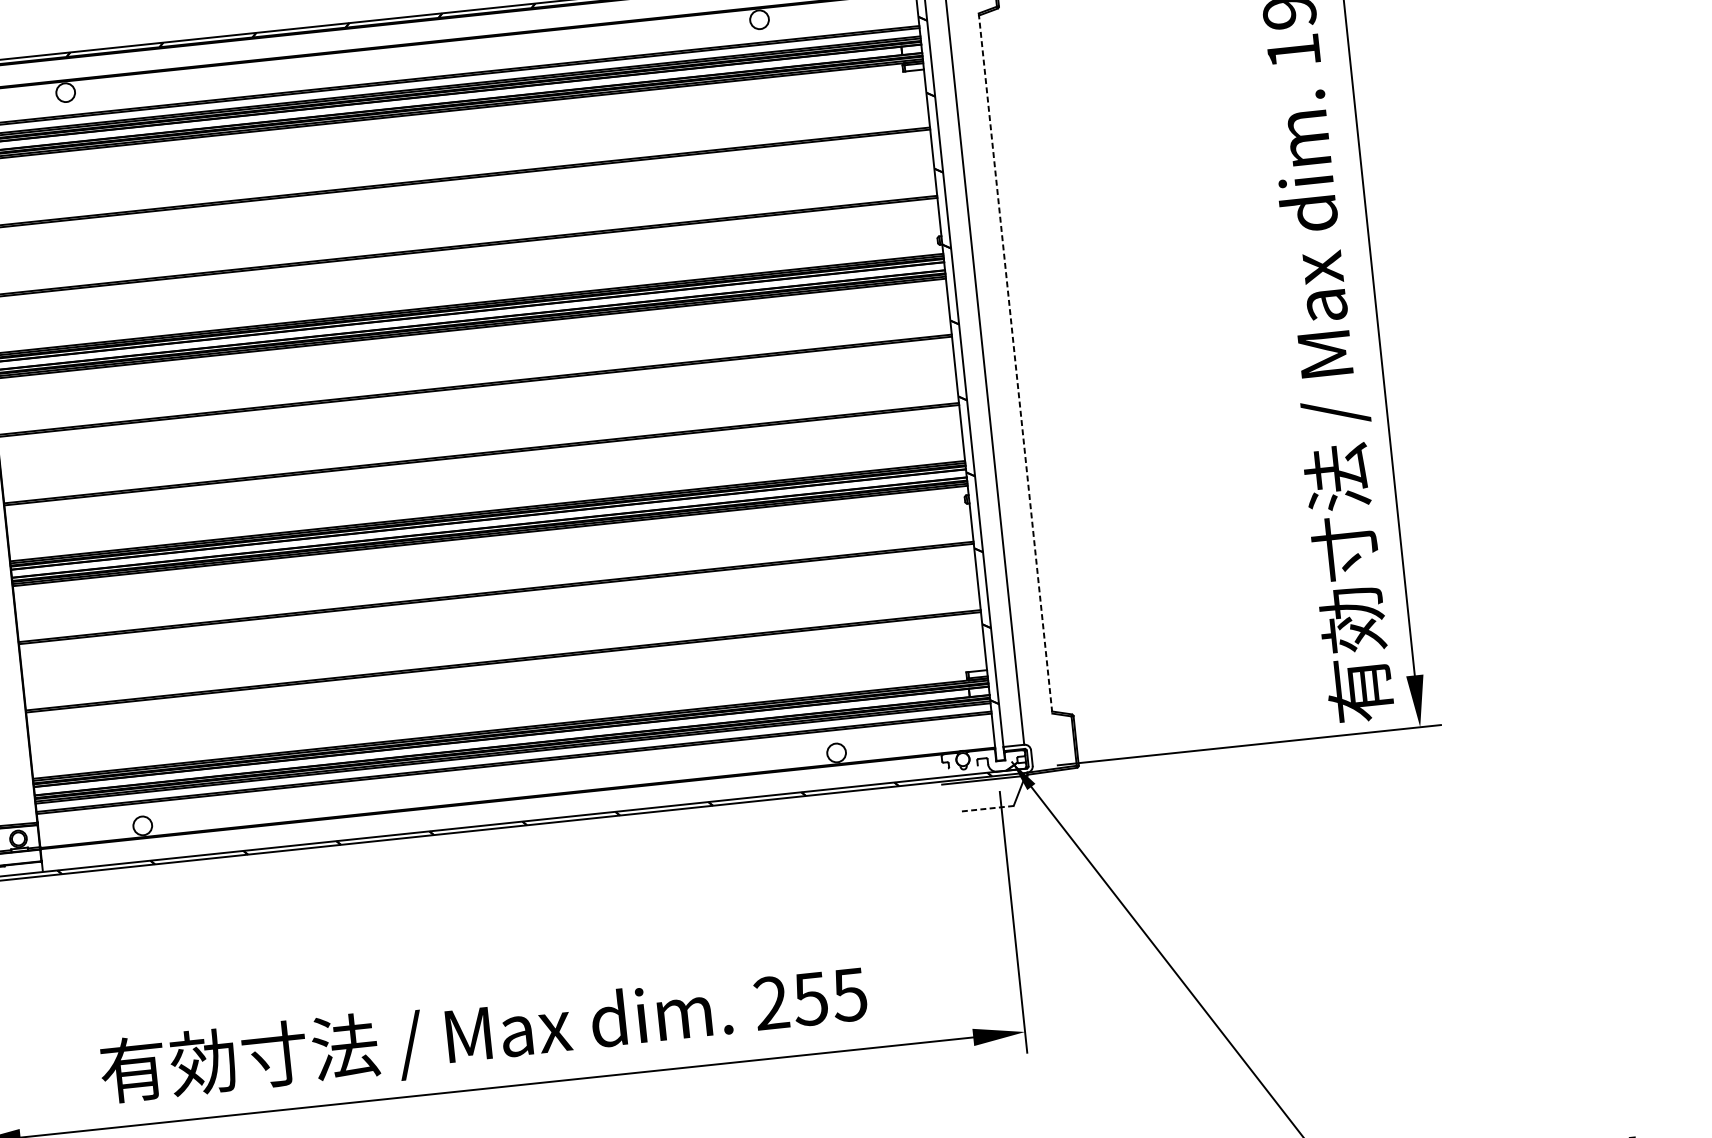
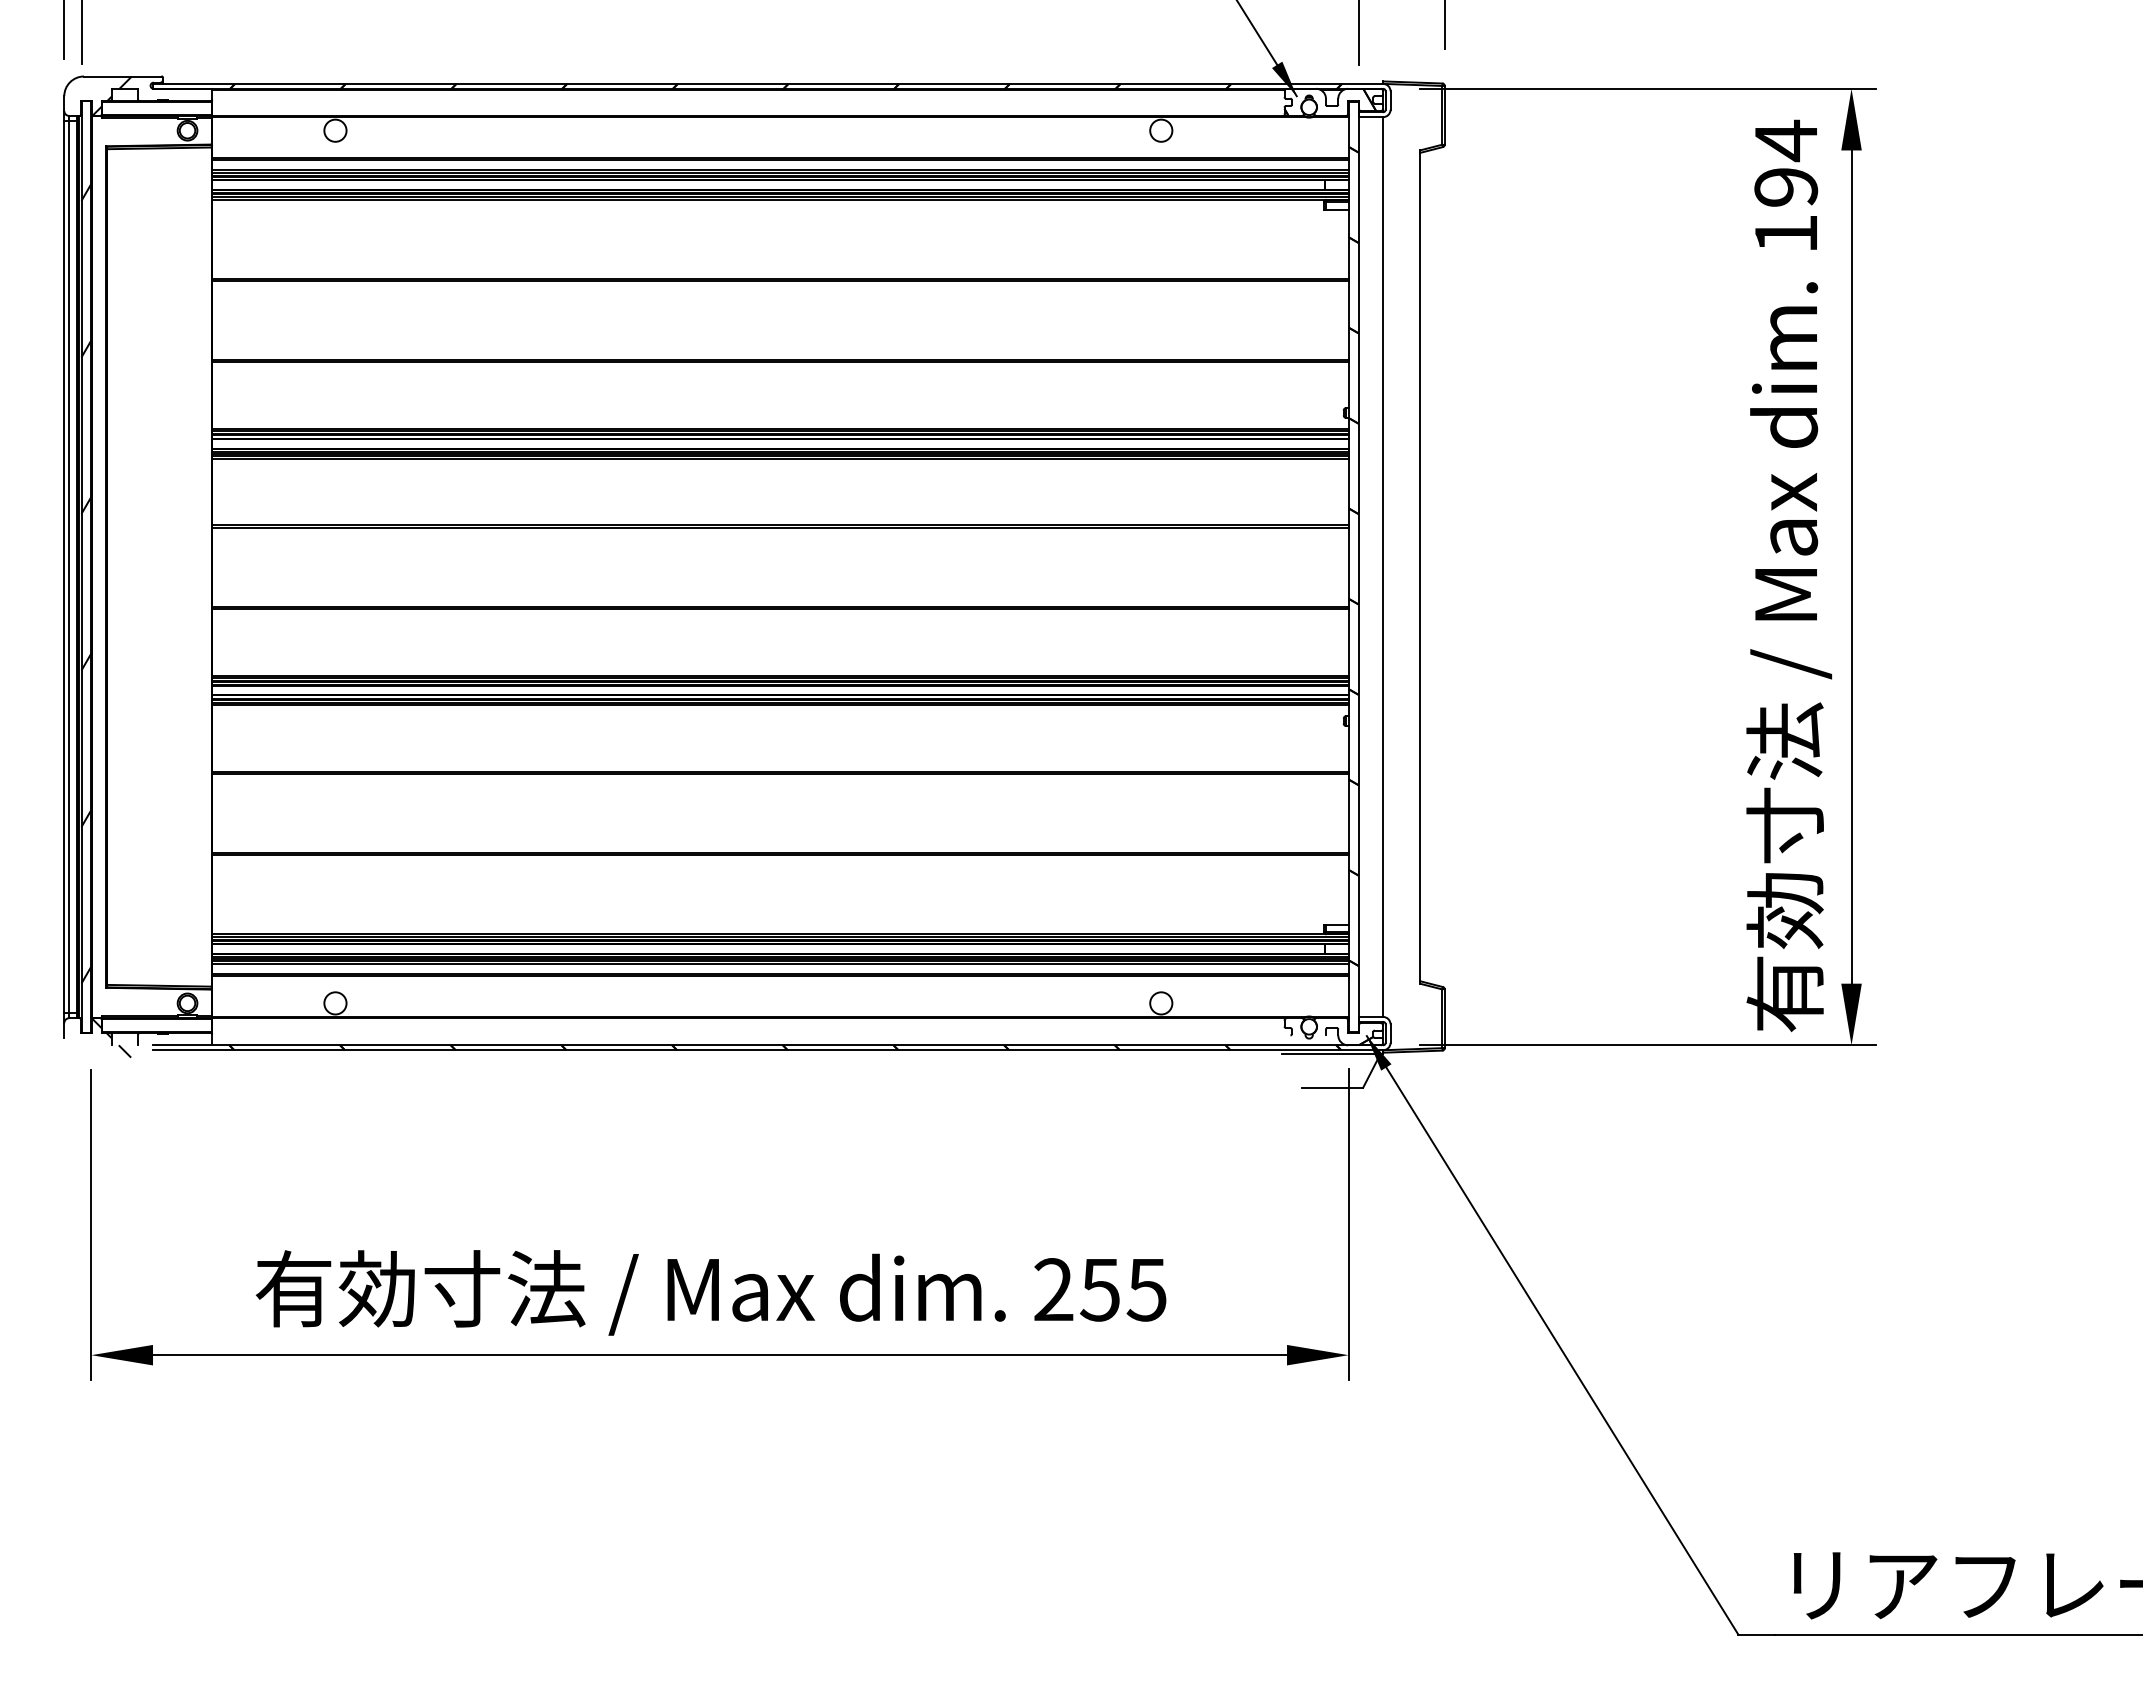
line: (1015, 363) -> (1420, 567), dashed -> solid
line: (987, 808) -> (1332, 1087), dashed -> solid

